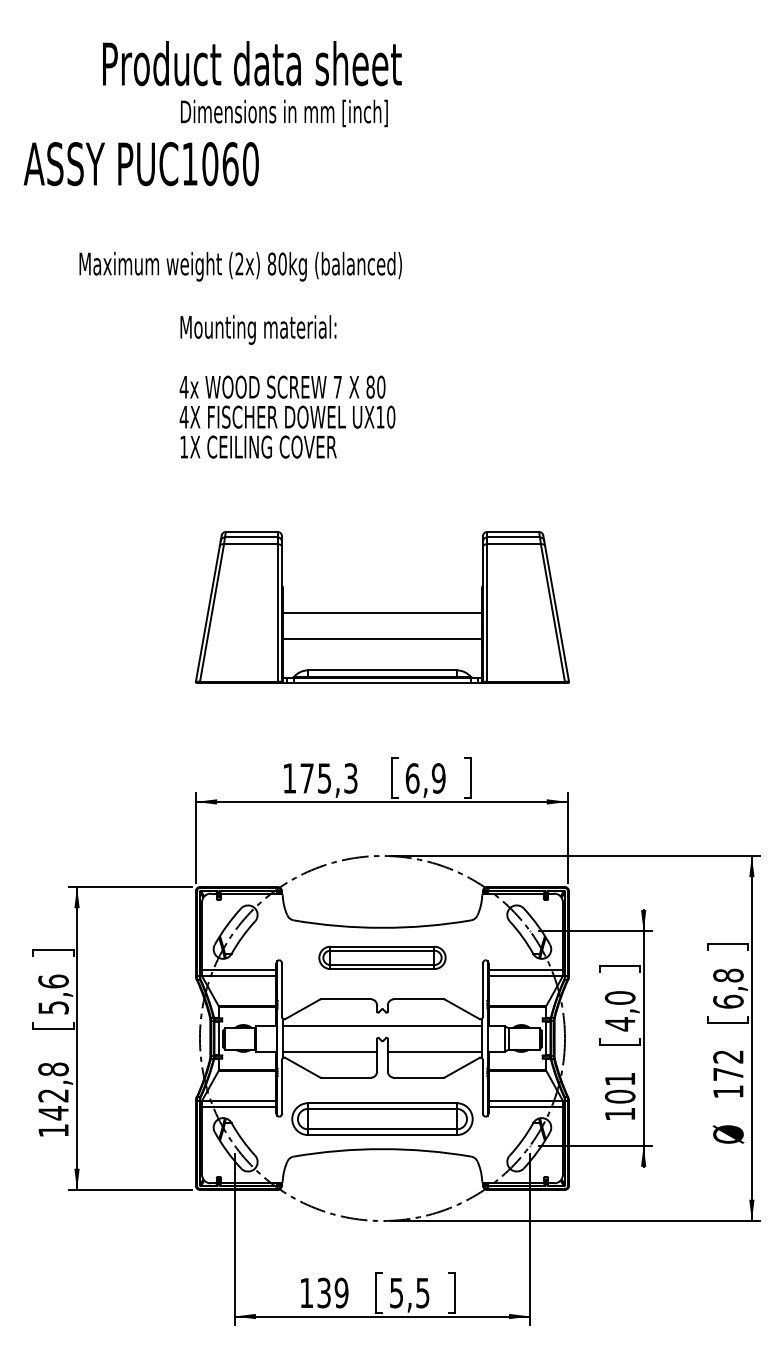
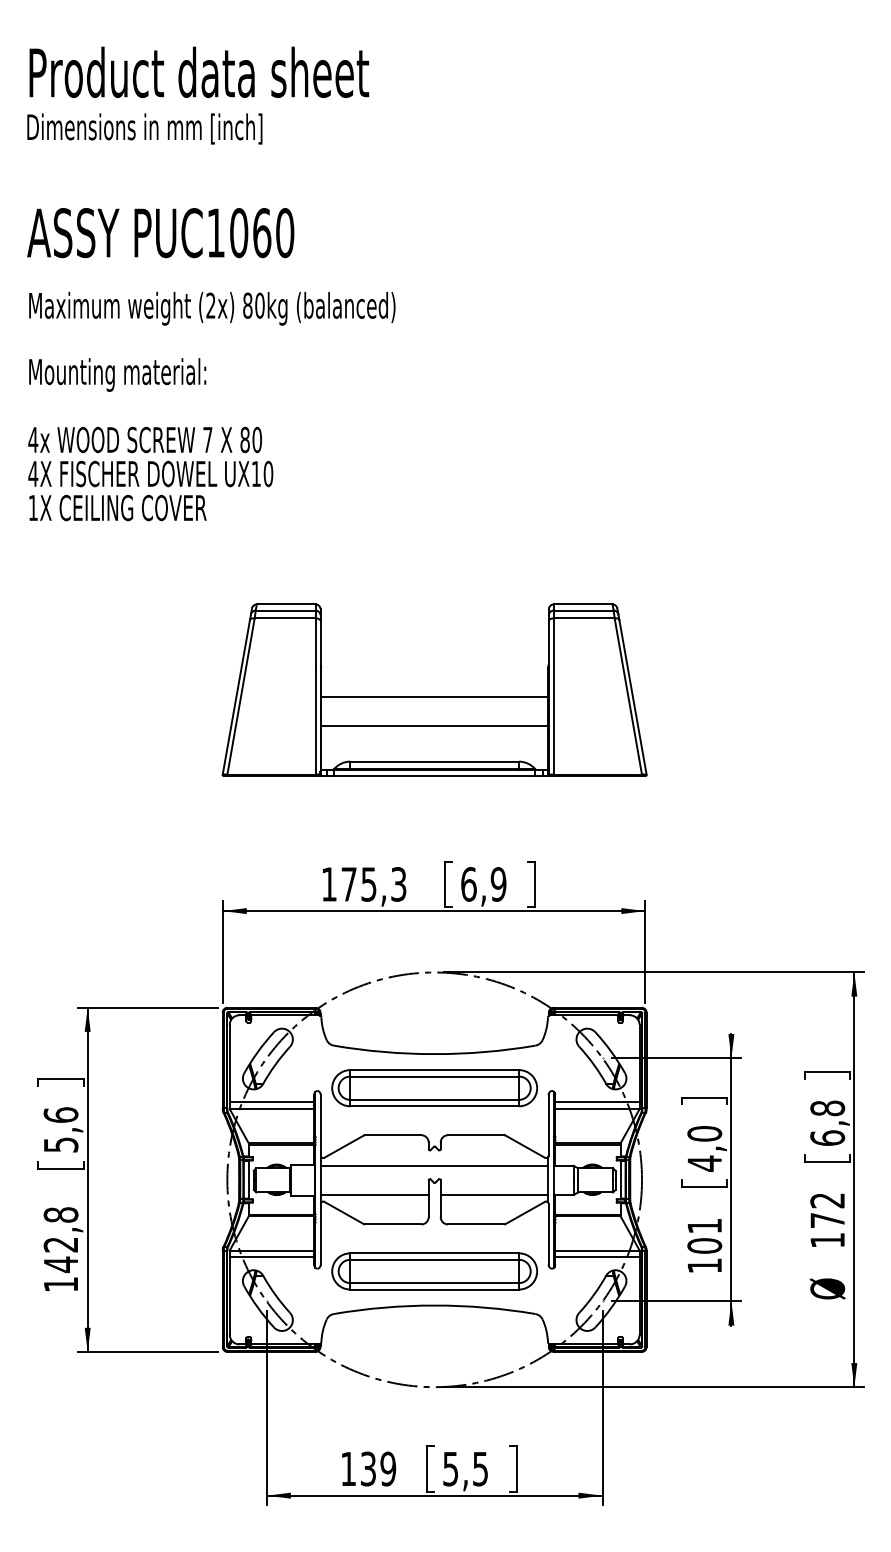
text: (252, 63) -> (199, 72), moved
text: (284, 113) -> (145, 129), moved
text: (140, 164) -> (159, 233), moved
text: (240, 266) -> (212, 308), moved
text: (287, 386) -> (150, 439), moved
part: (382, 957) -> (434, 1087), size x1.43

